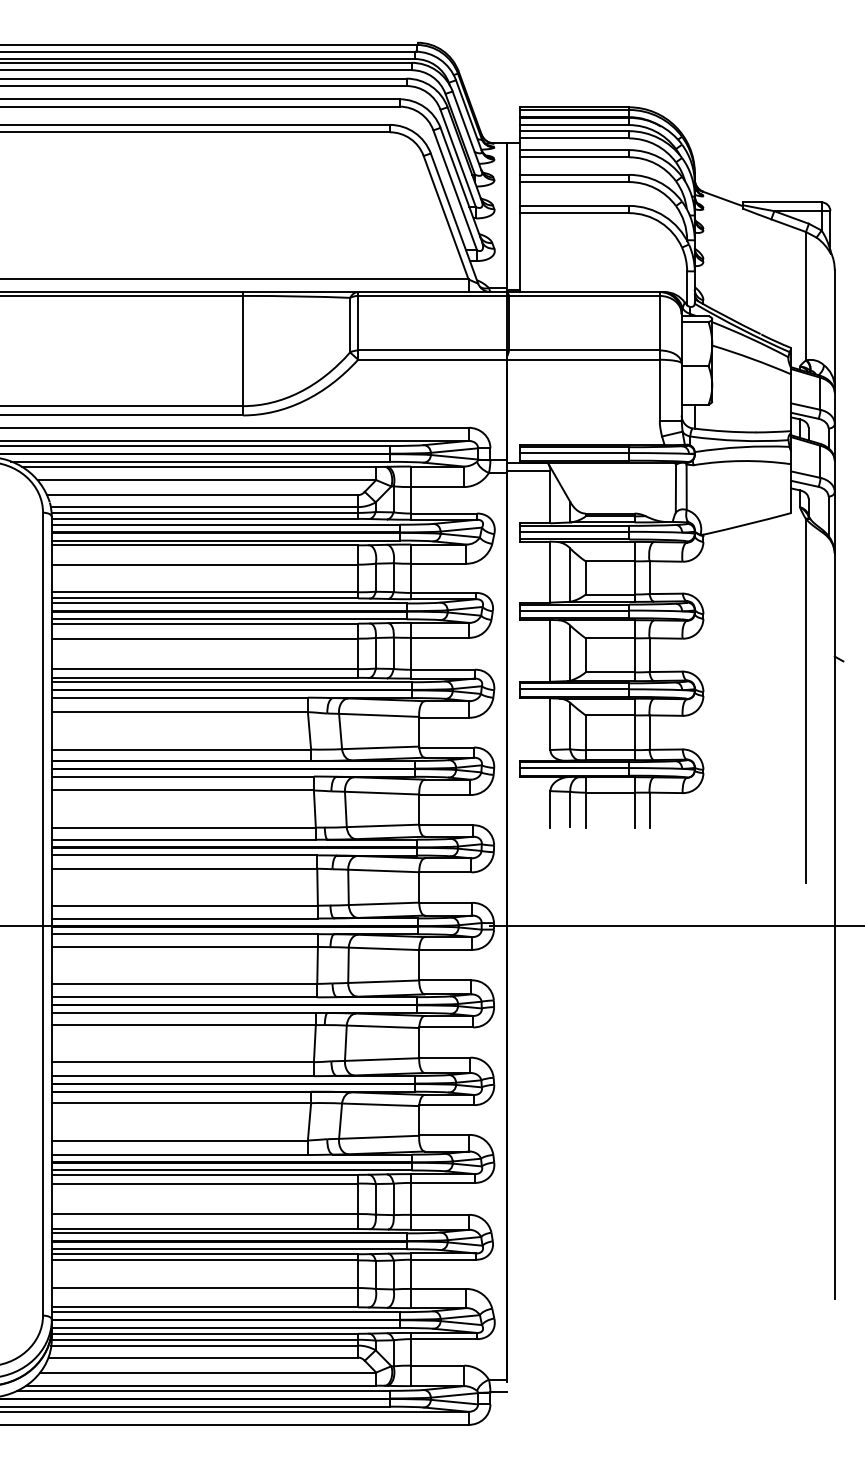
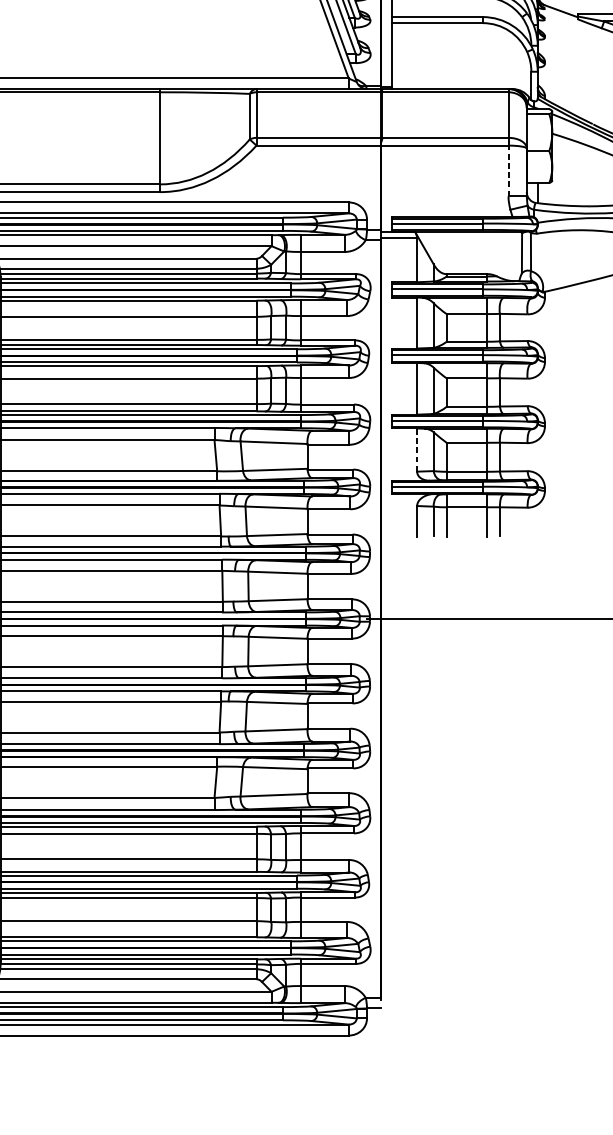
line: (659, 389) -> (508, 170), solid -> dashed
line: (550, 724) -> (417, 450), solid -> dashed

